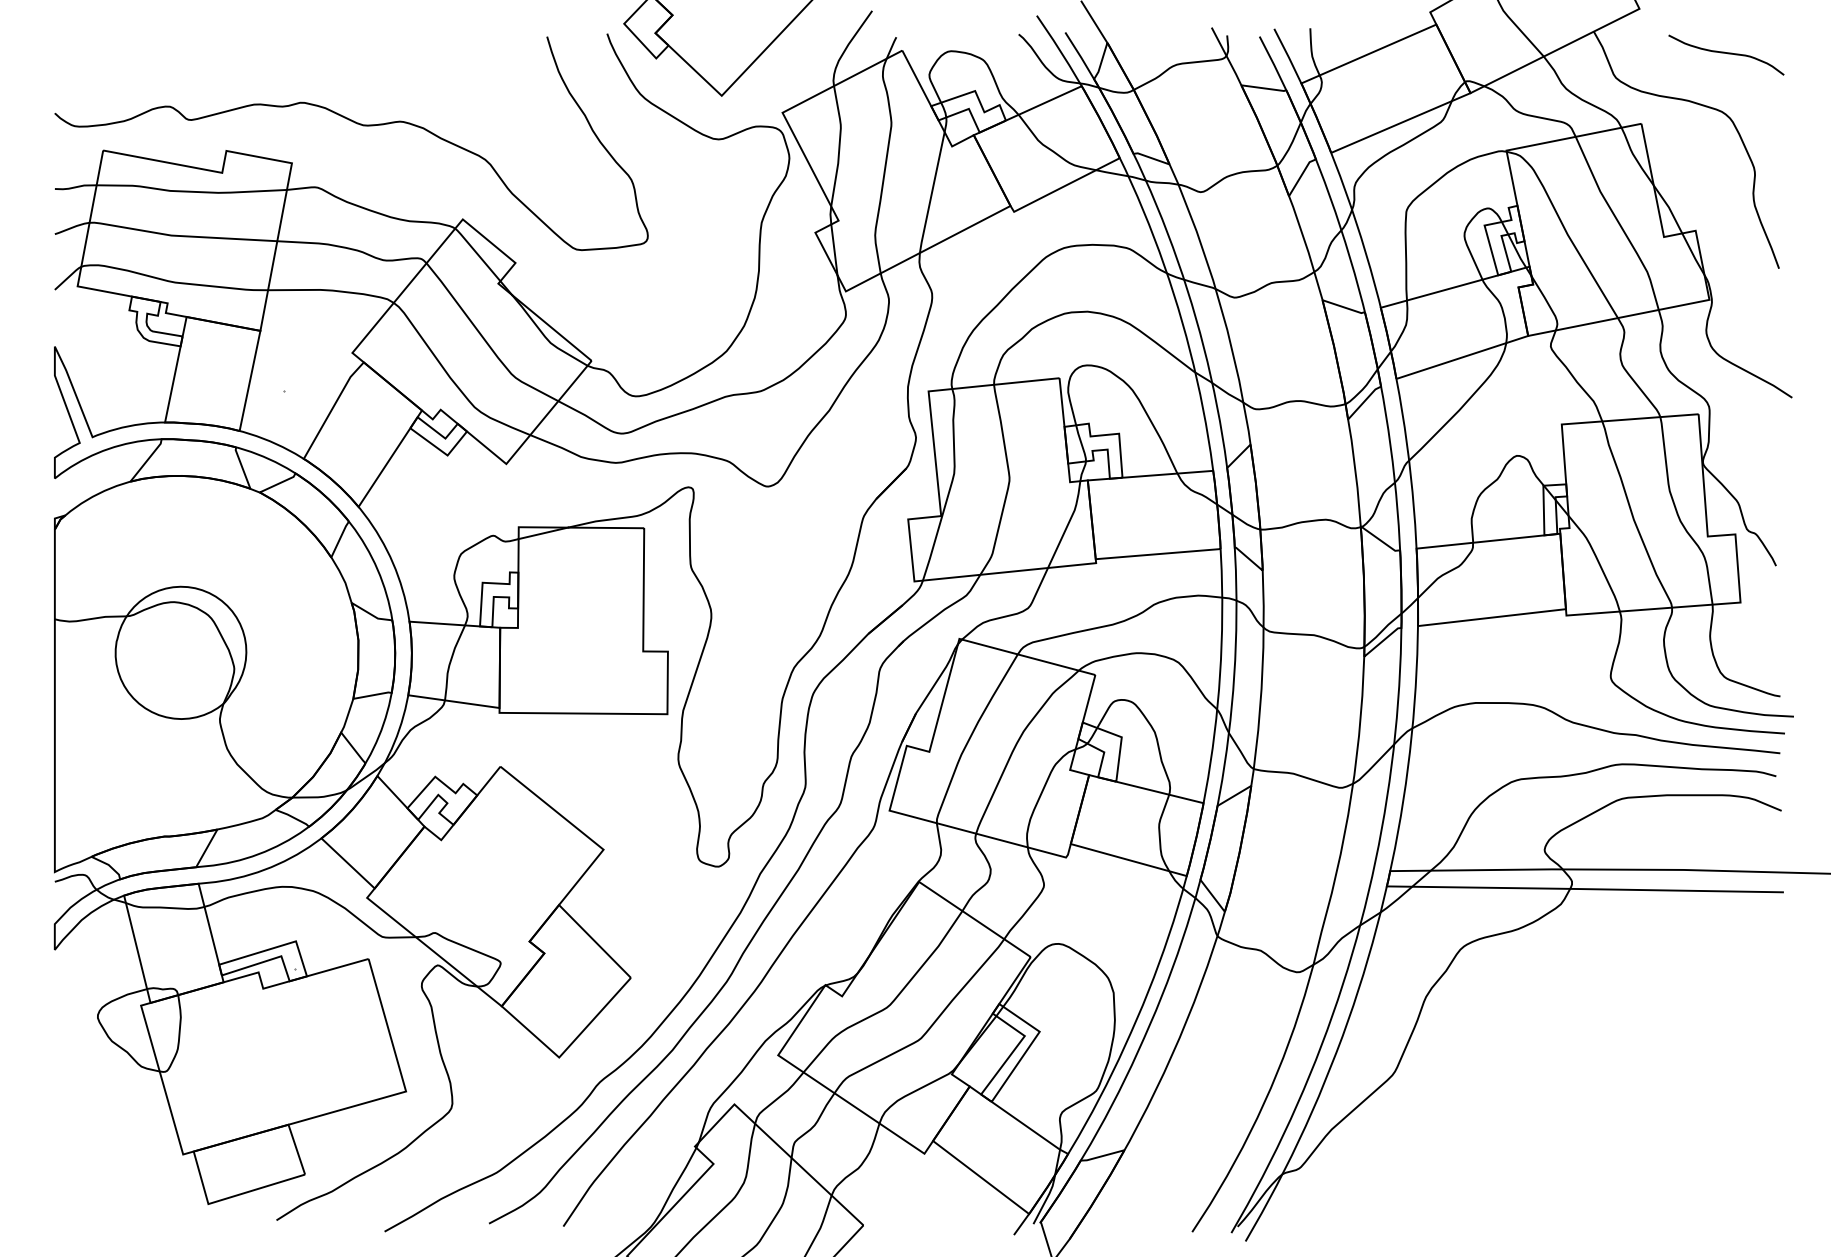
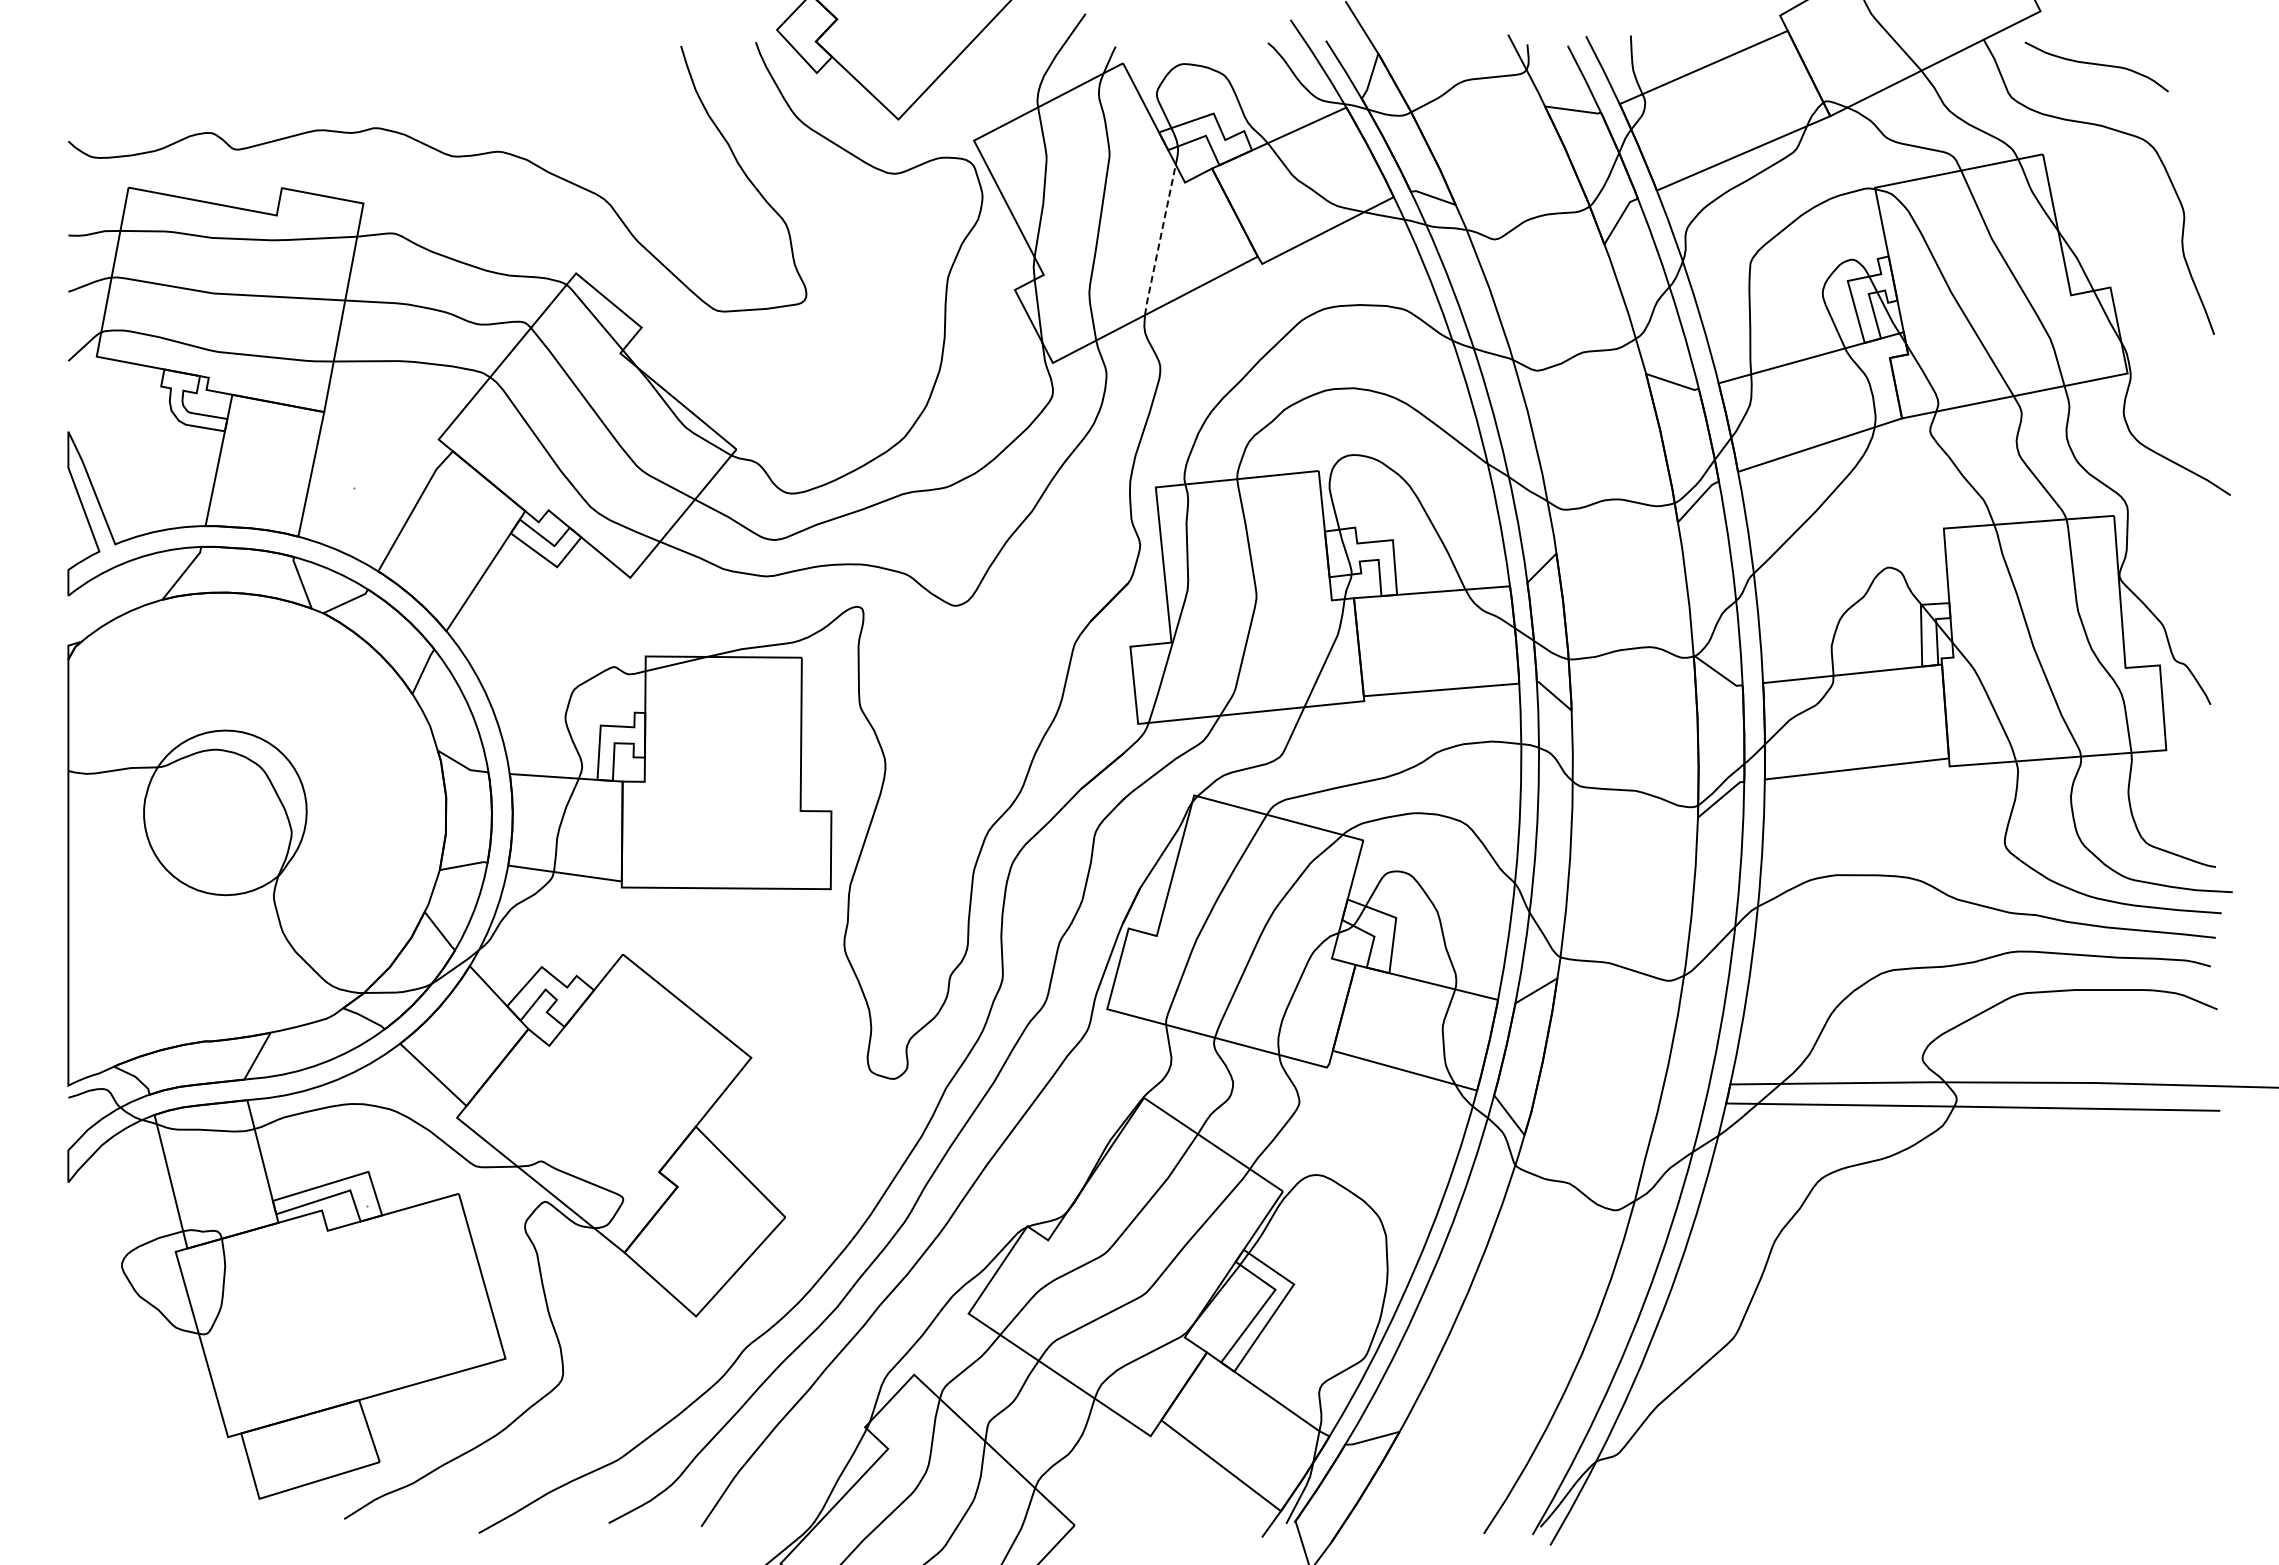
curve: (1726, 53) -> (2096, 65), moved
line: (931, 193) -> (1159, 240), solid -> dashed

